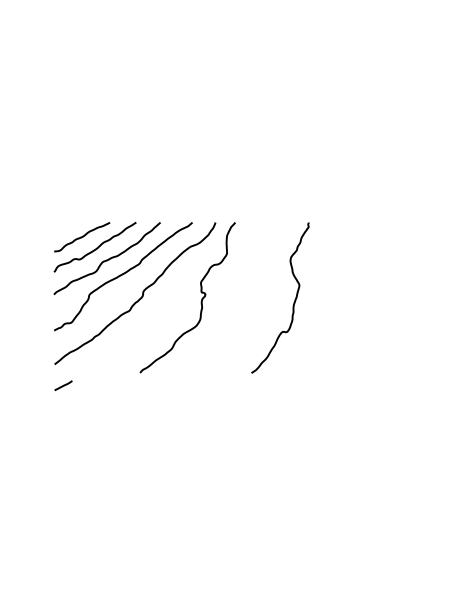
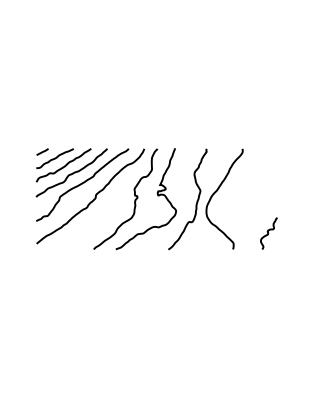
curve: (324, 286) -> (217, 191), added
curve: (235, 293) -> (157, 196), added
curve: (401, 349) -> (268, 233), added
line: (63, 384) -> (42, 151), moved

